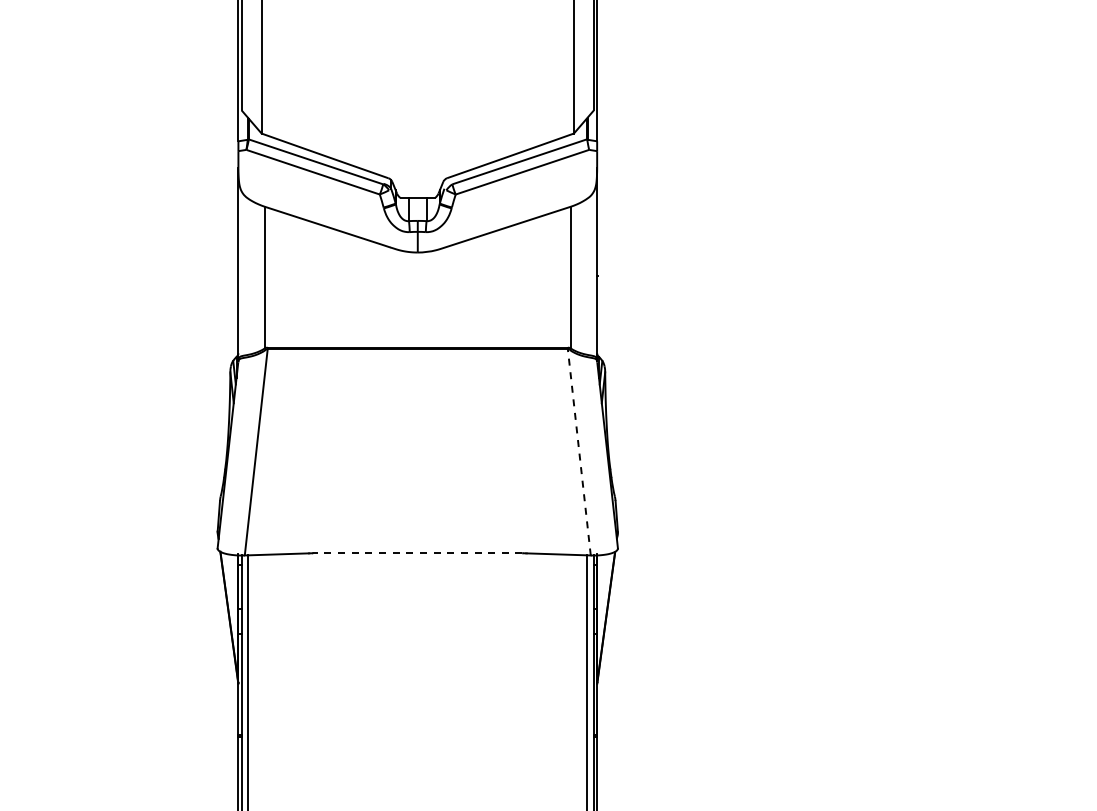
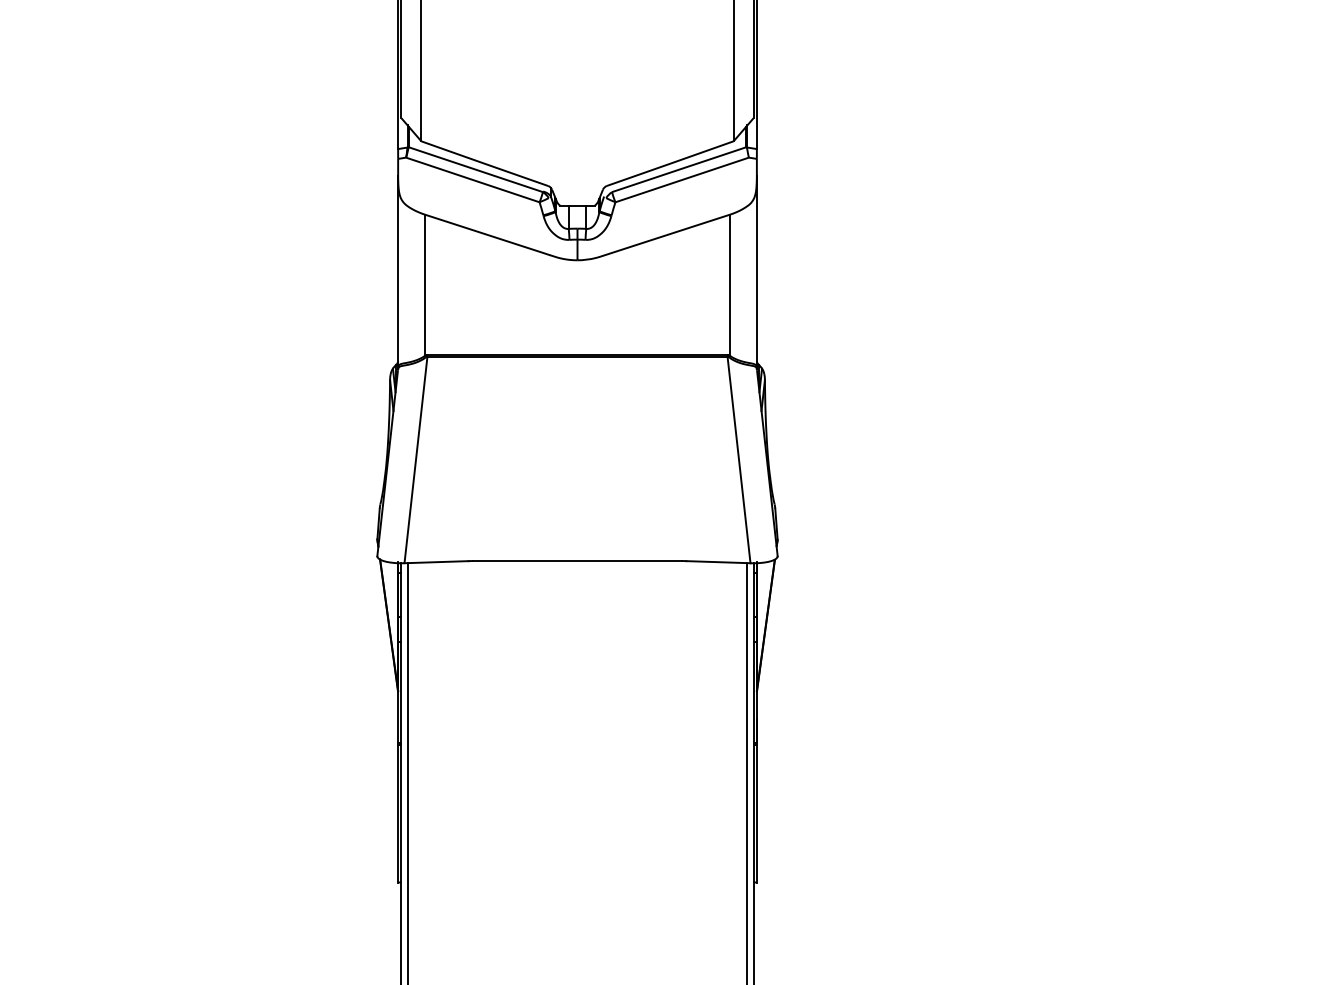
line: (579, 452) -> (739, 460), dashed -> solid
line: (417, 553) -> (577, 561), dashed -> solid

